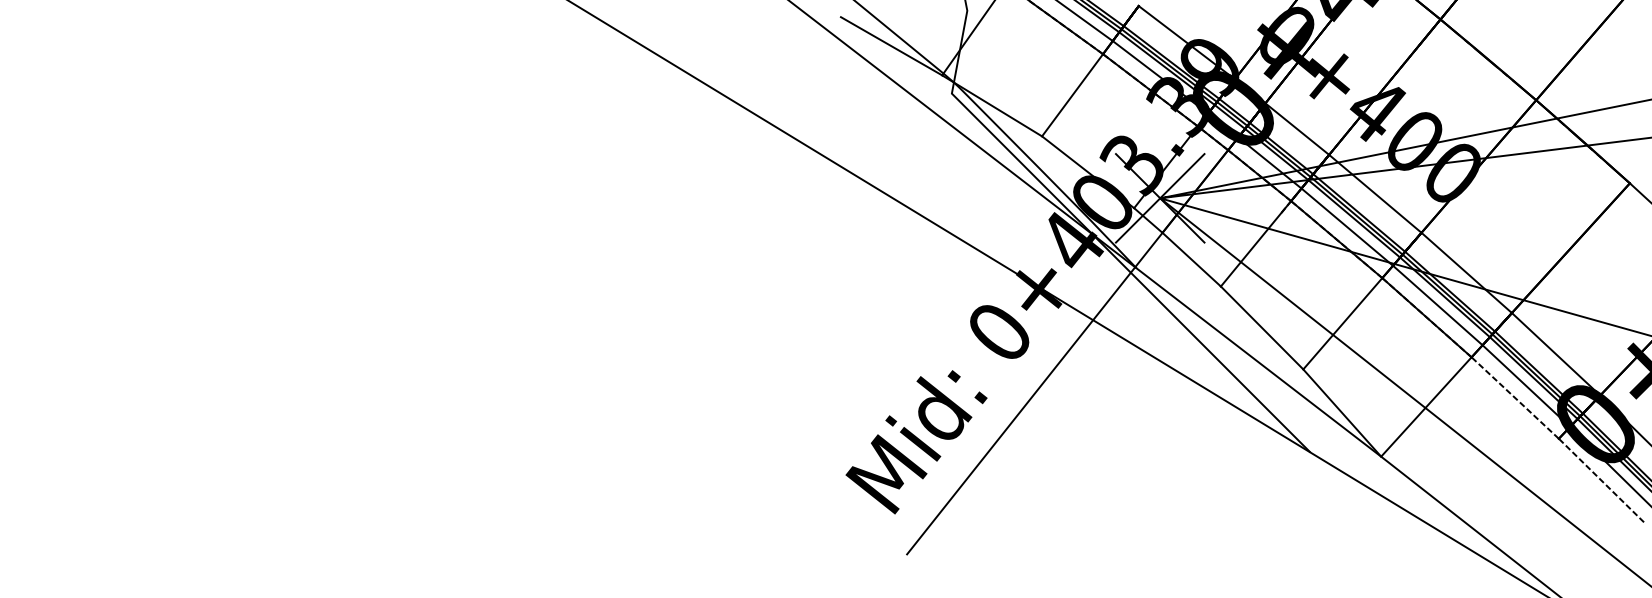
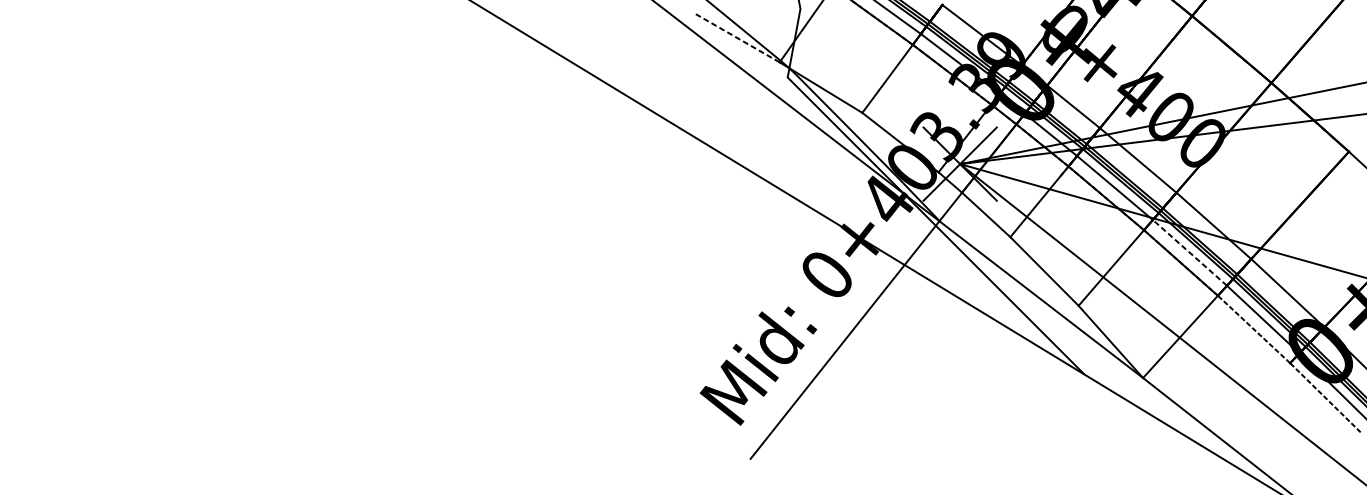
line: (891, 46) -> (737, 38), solid -> dashed
line: (1437, 305) -> (1189, 252), solid -> dashed

